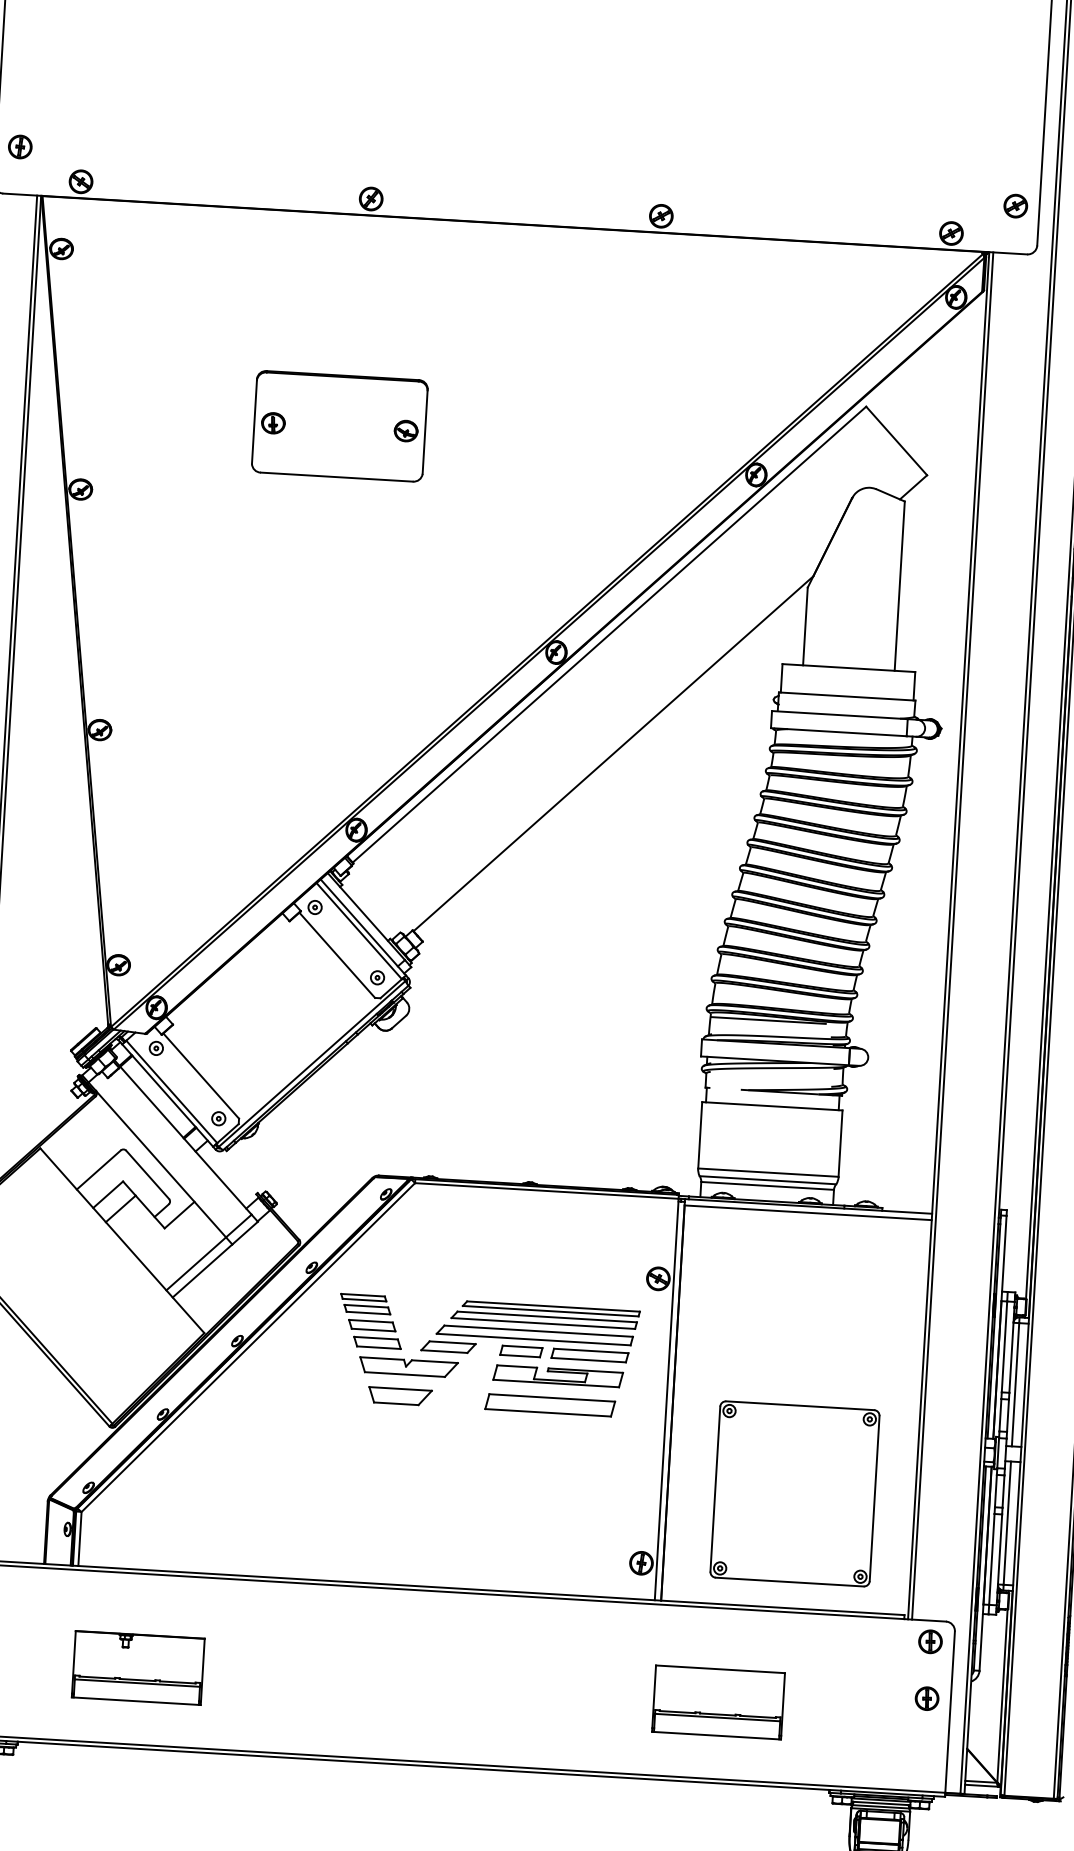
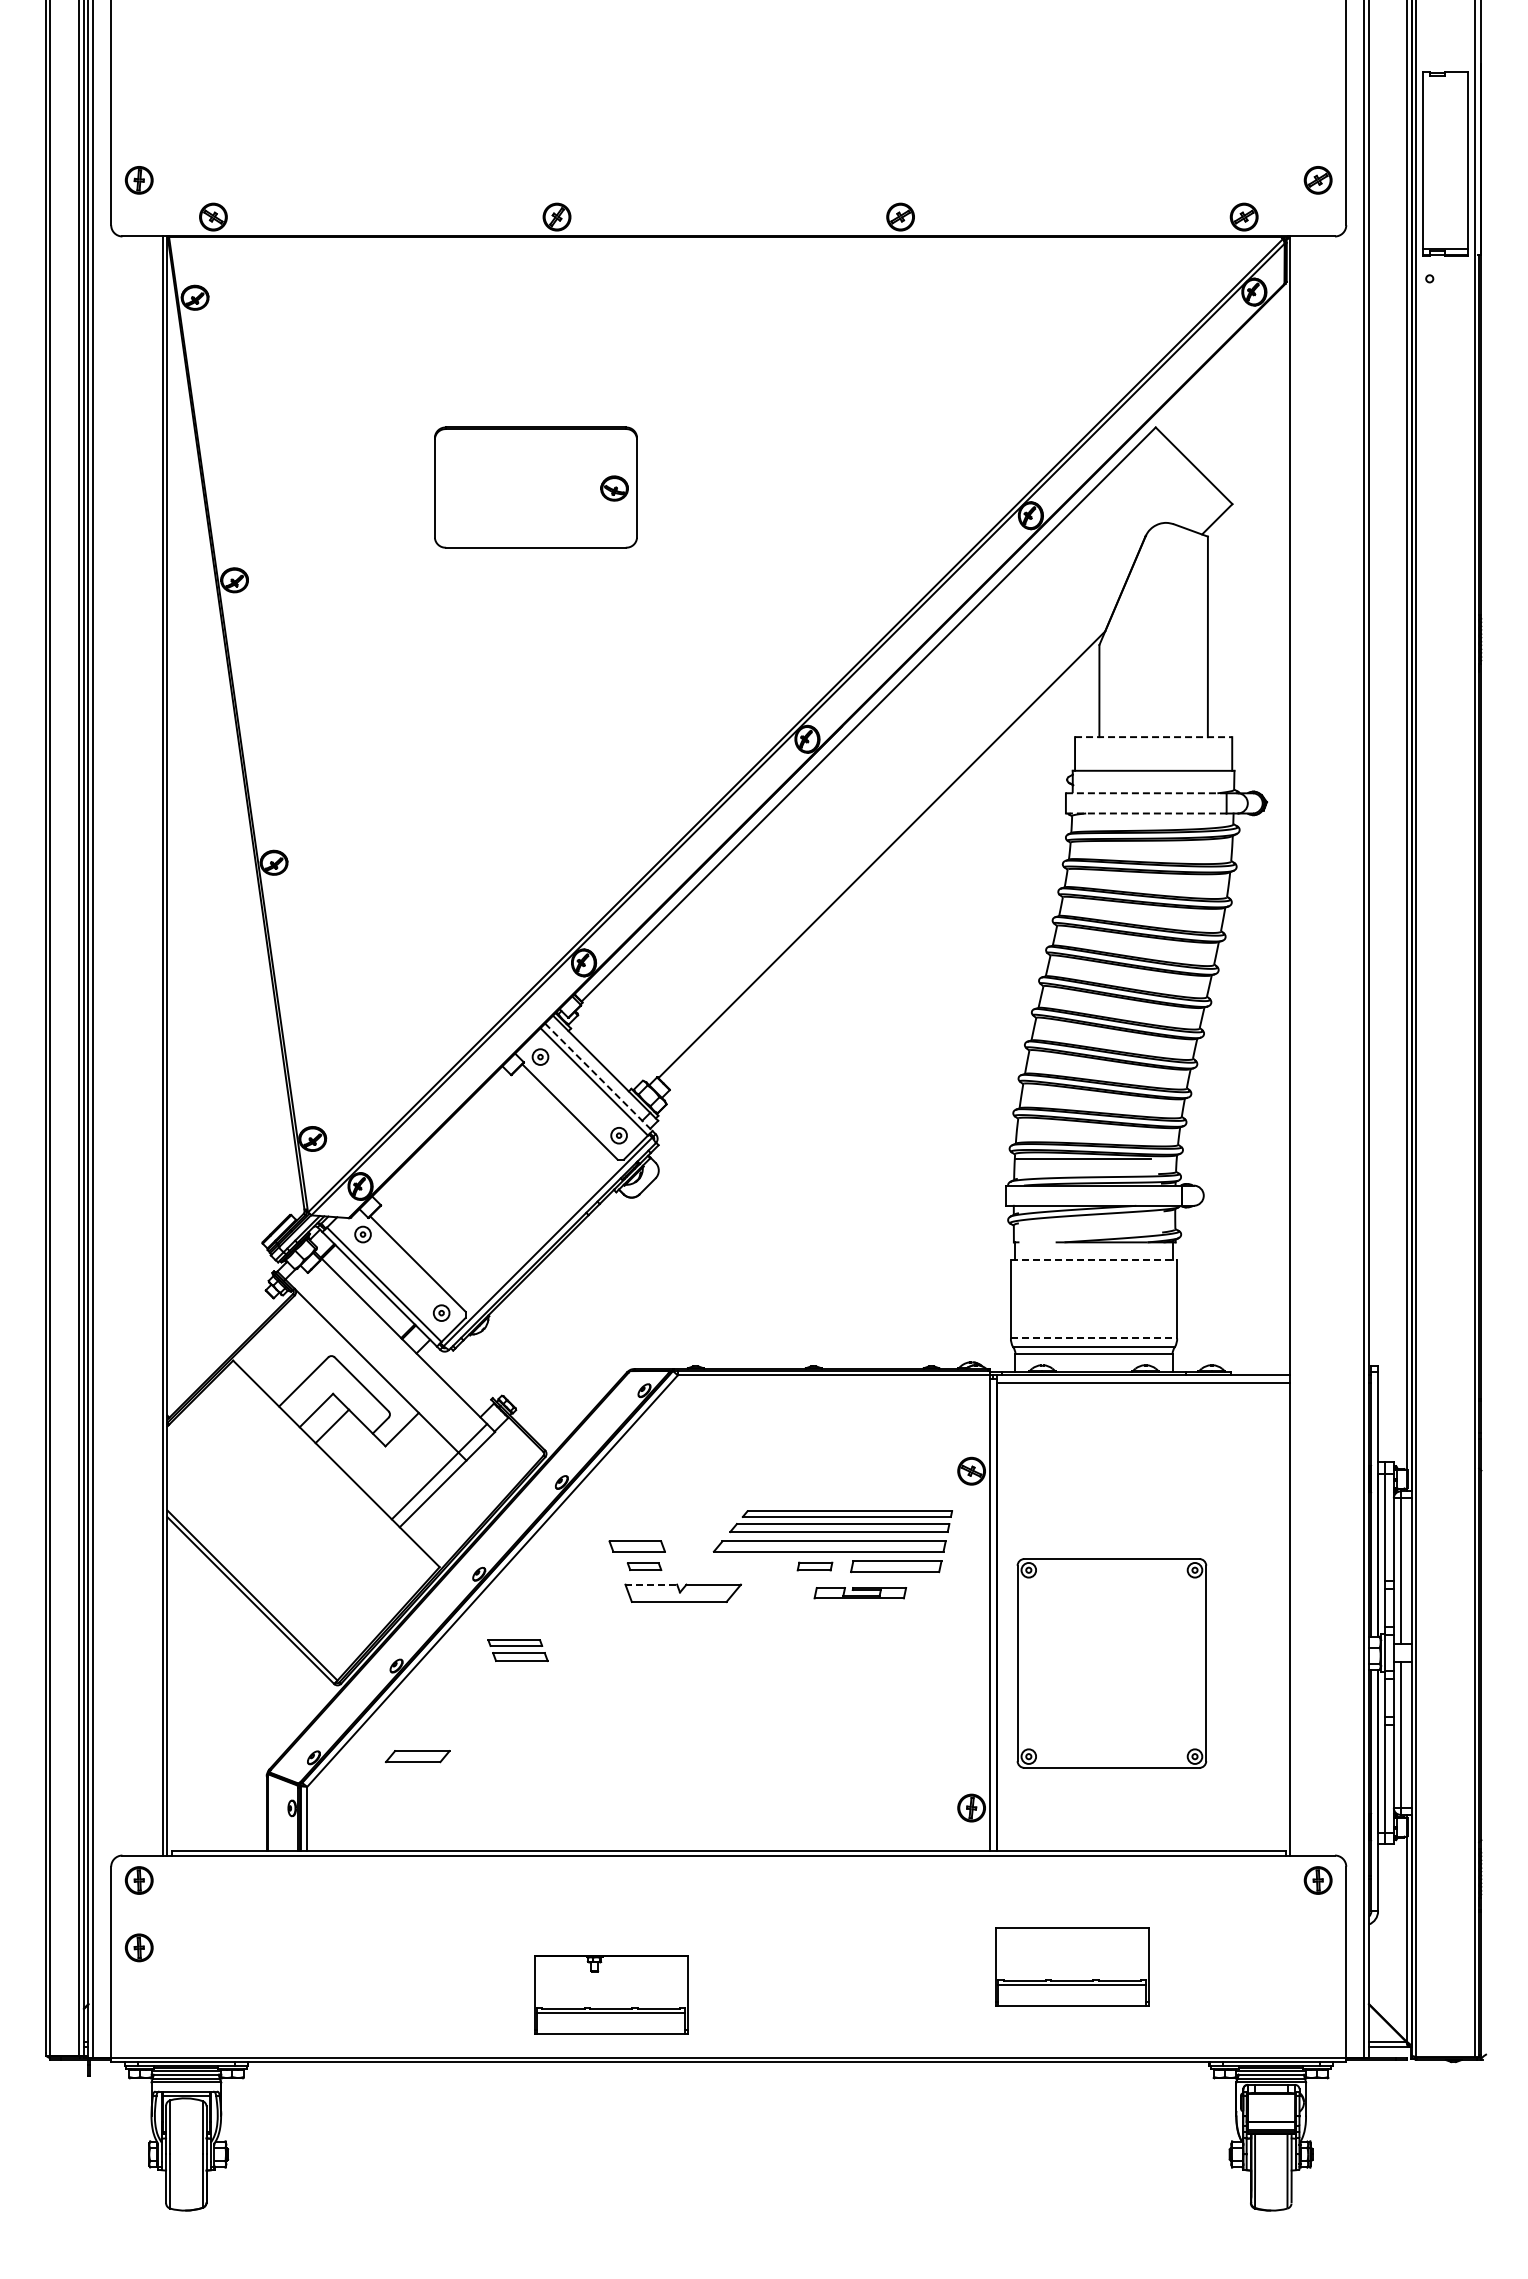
part: (273, 423) -> (457, 488), removed
line: (848, 668) -> (1153, 737), solid -> dashed
line: (840, 715) -> (1146, 793), solid -> dashed
line: (839, 732) -> (1146, 813), solid -> dashed
line: (363, 927) -> (598, 1077), solid -> dashed
line: (952, 935) -> (1294, 1045), removed
line: (772, 1106) -> (1094, 1259), solid -> dashed
line: (768, 1172) -> (1094, 1338), solid -> dashed
part: (365, 1304) -> (517, 1650), moved
part: (377, 1342) -> (644, 1566), size x0.6
part: (448, 1347) -> (417, 1756), moved
part: (520, 1351) -> (814, 1566), size x0.7
line: (382, 1358) -> (651, 1584), solid -> dashed
part: (558, 1375) -> (860, 1592), size x0.6
part: (400, 1396) -> (675, 1628), removed
part: (549, 1404) -> (852, 1627), removed
part: (794, 1493) -> (1111, 1663), moved
part: (138, 1667) -> (611, 1994), moved
part: (926, 1698) -> (1317, 1947), removed

